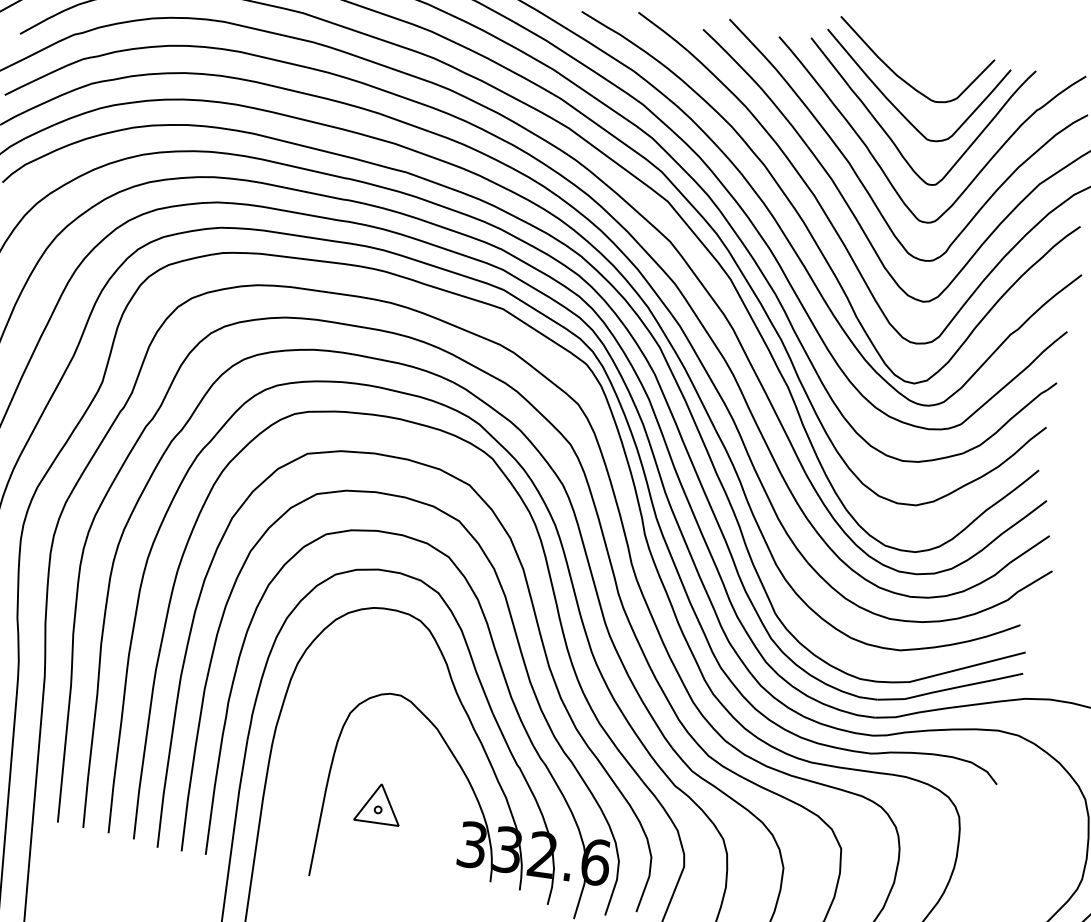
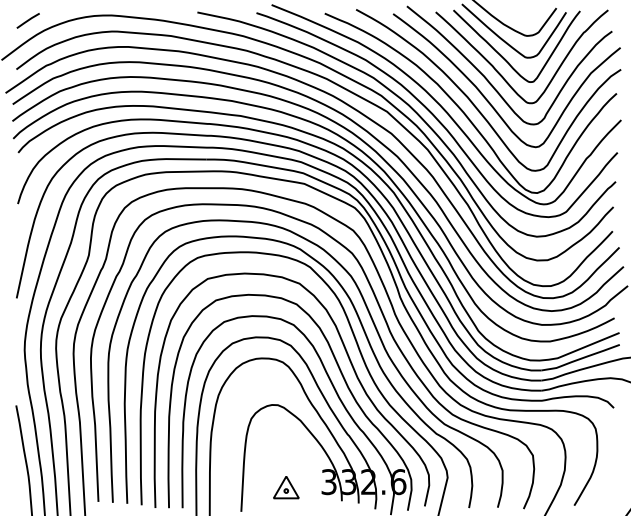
part: (379, 803) -> (286, 487), moved

